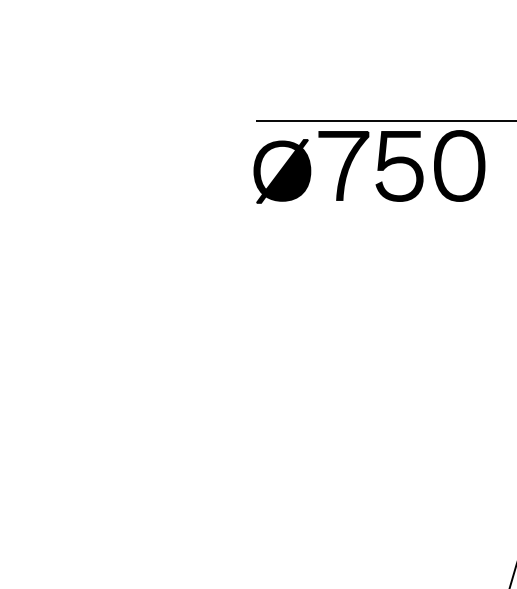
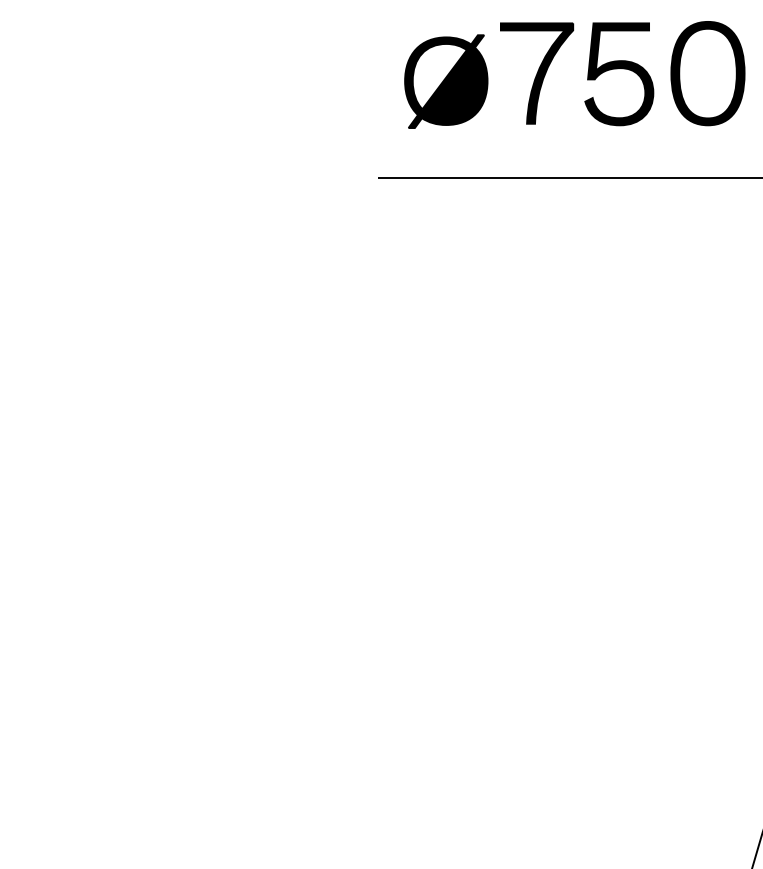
part: (377, 166) -> (586, 74), moved

